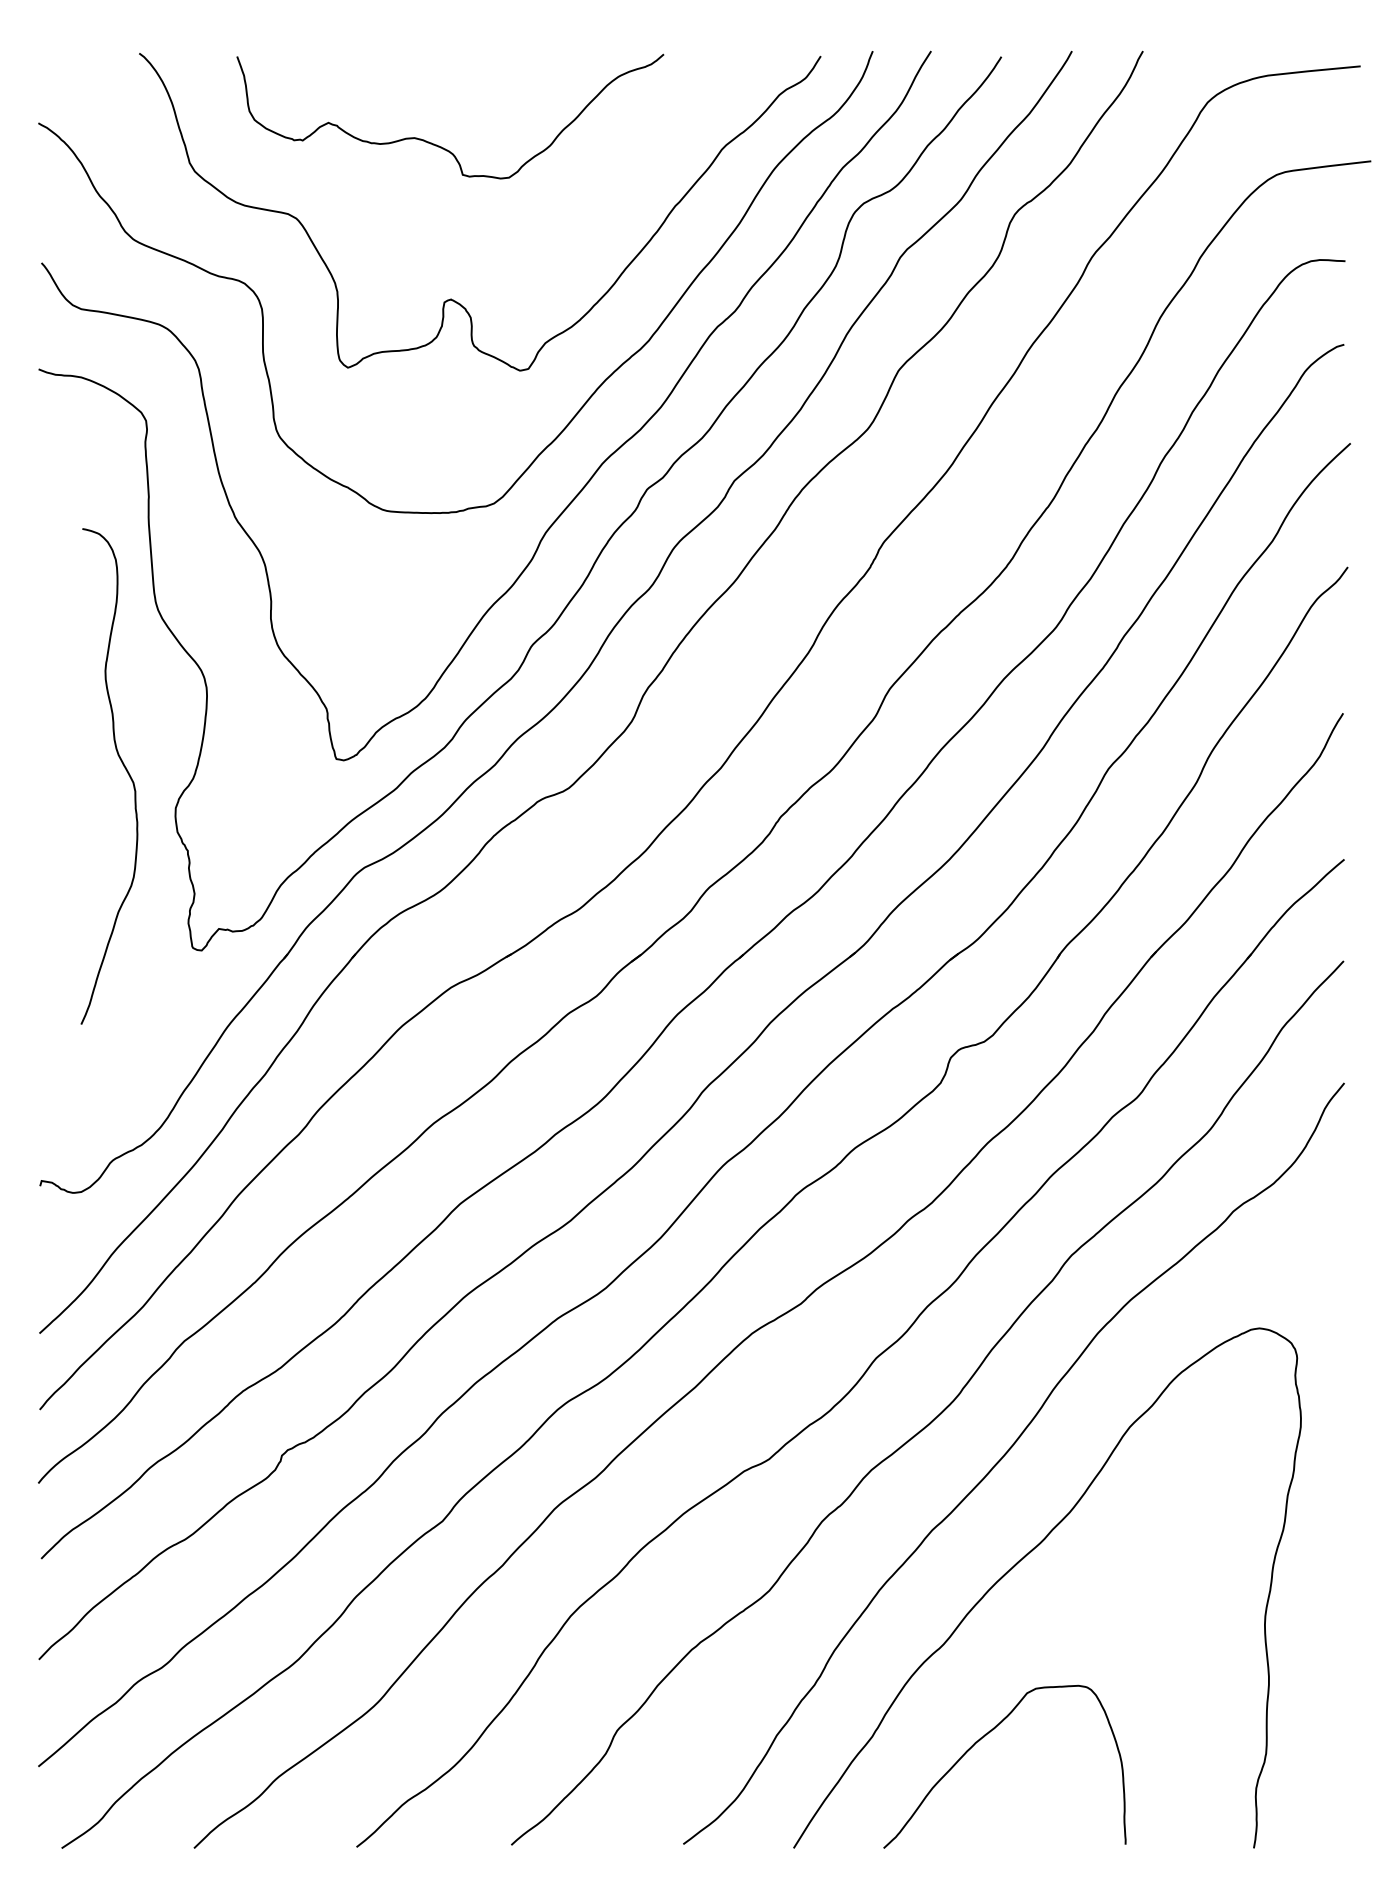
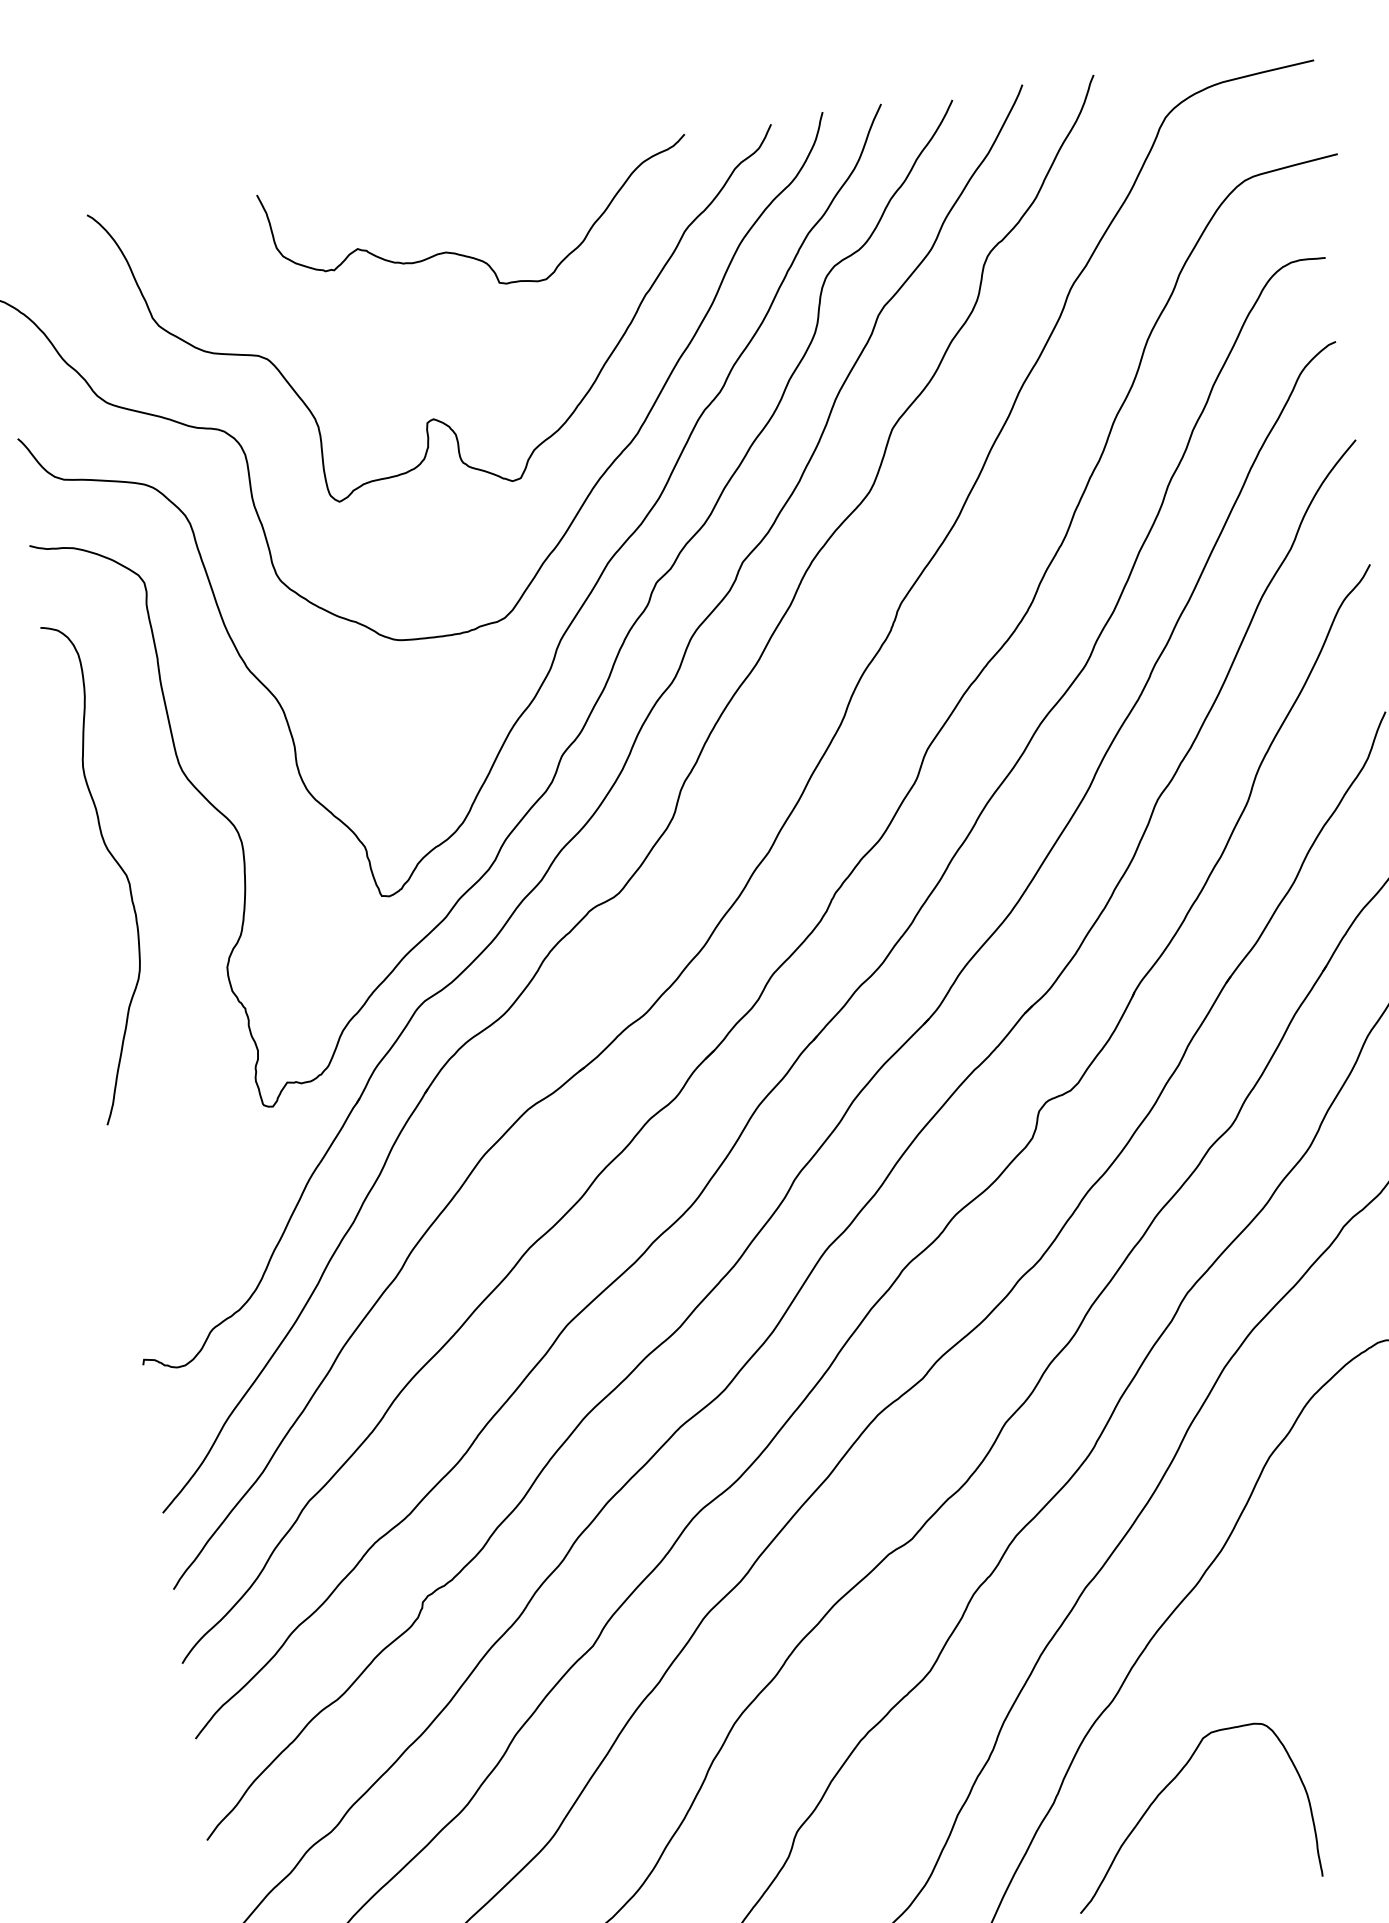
curve: (439, 145) -> (472, 256), moved
curve: (124, 768) -> (115, 862), moved

